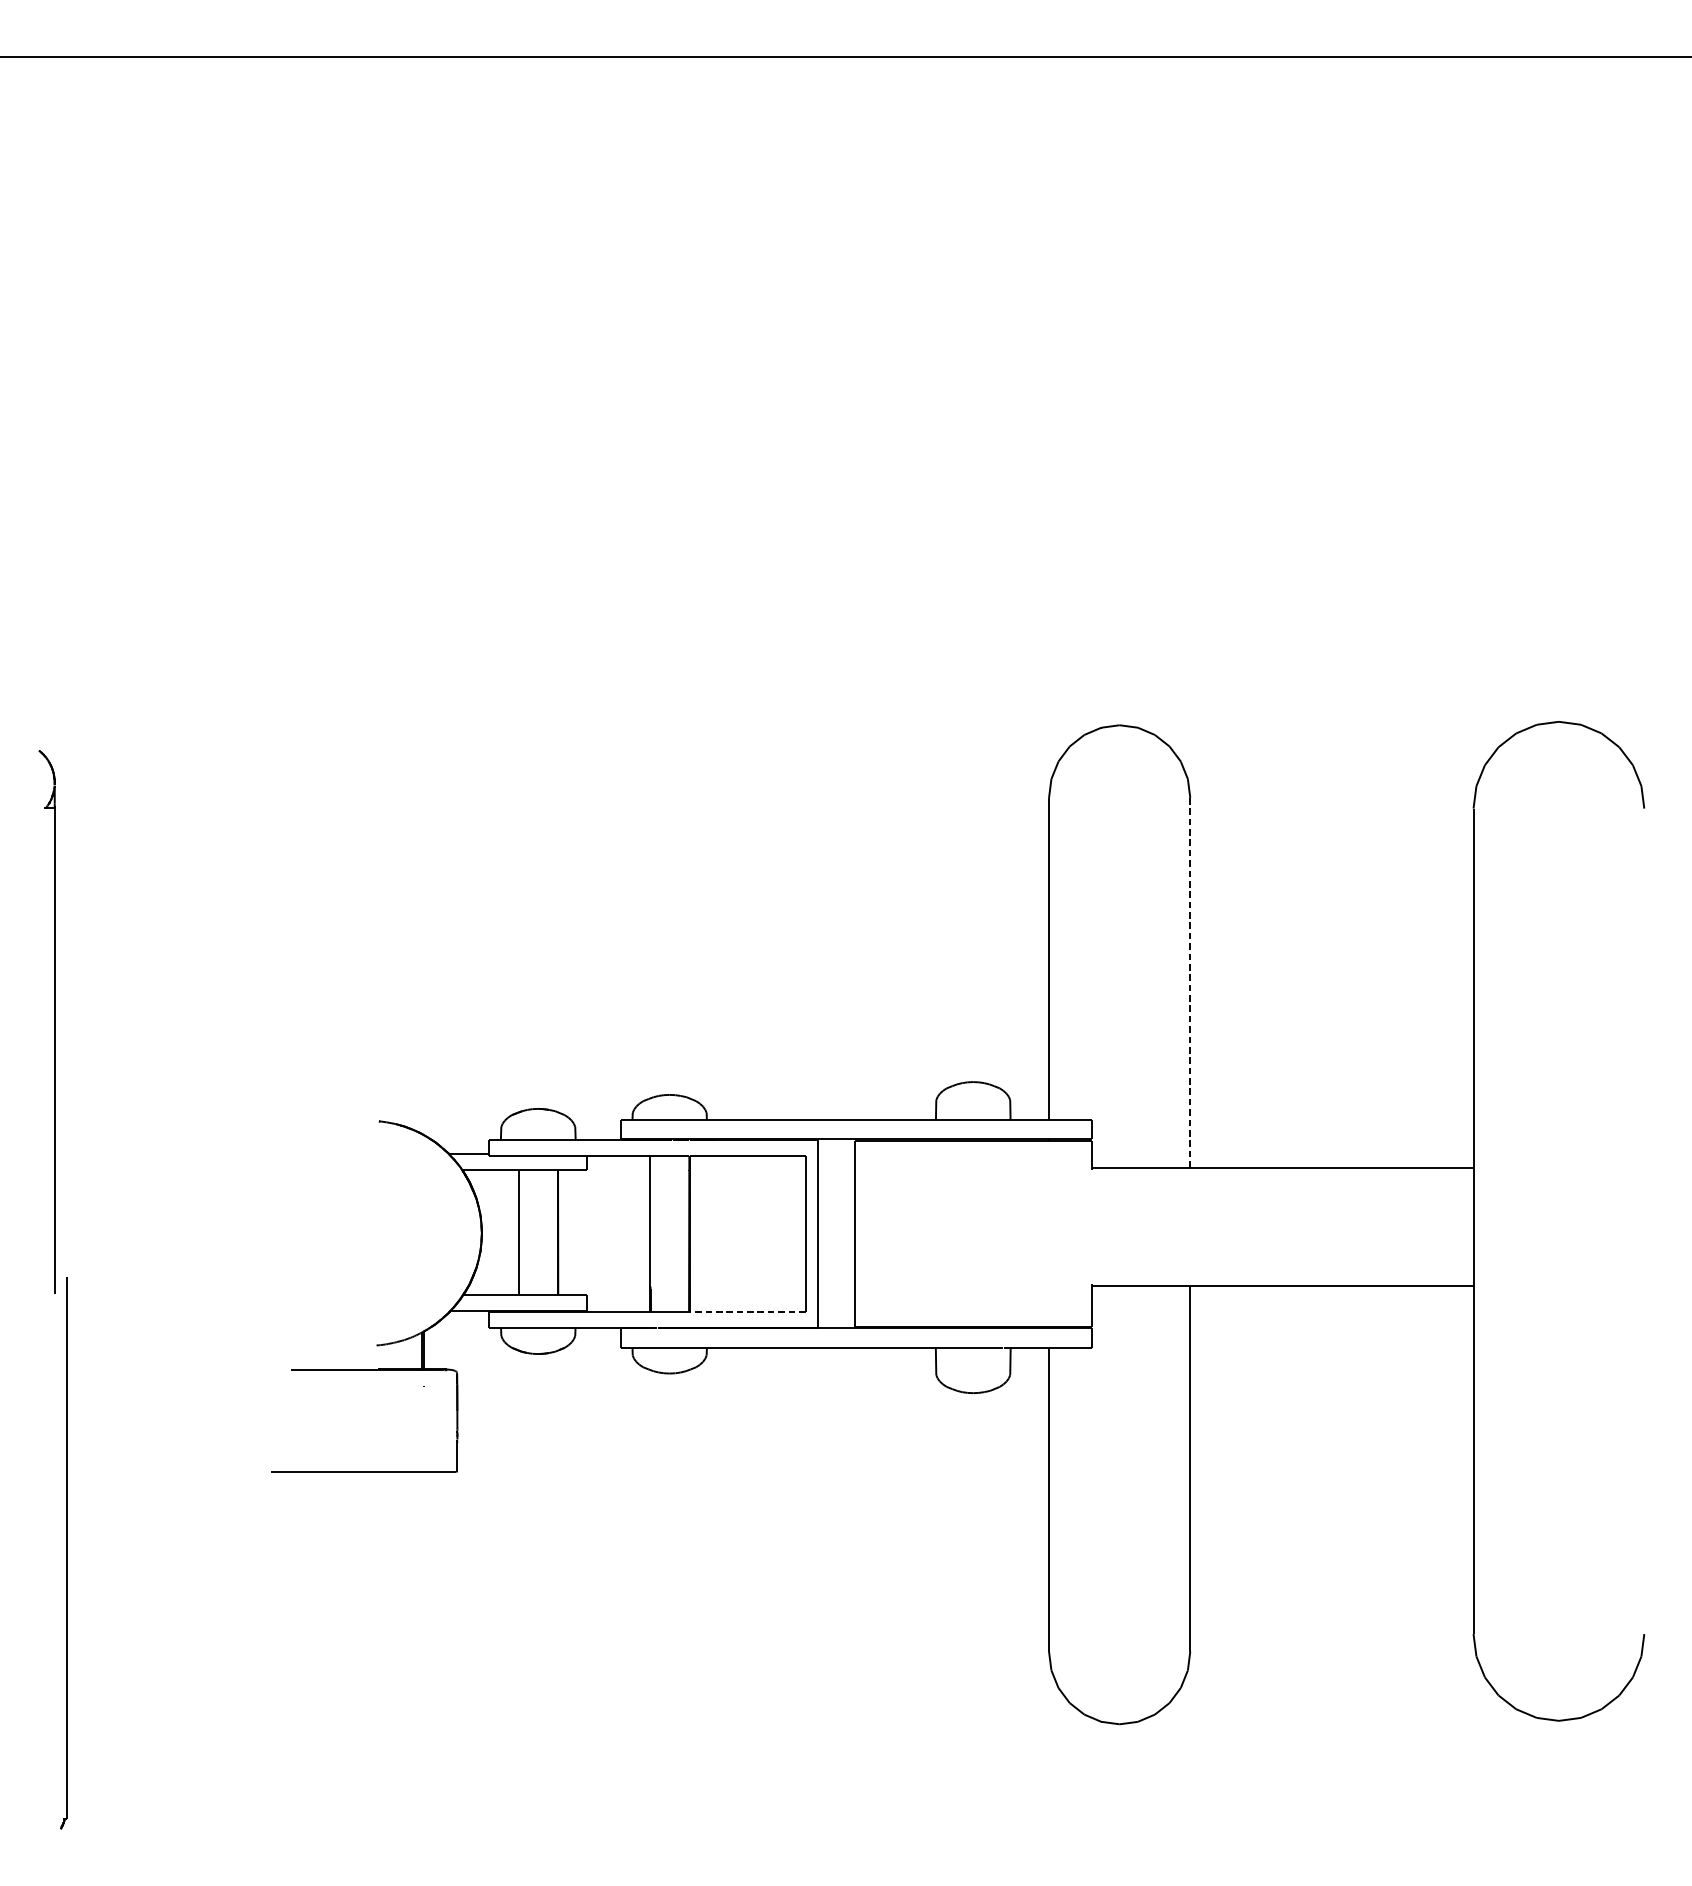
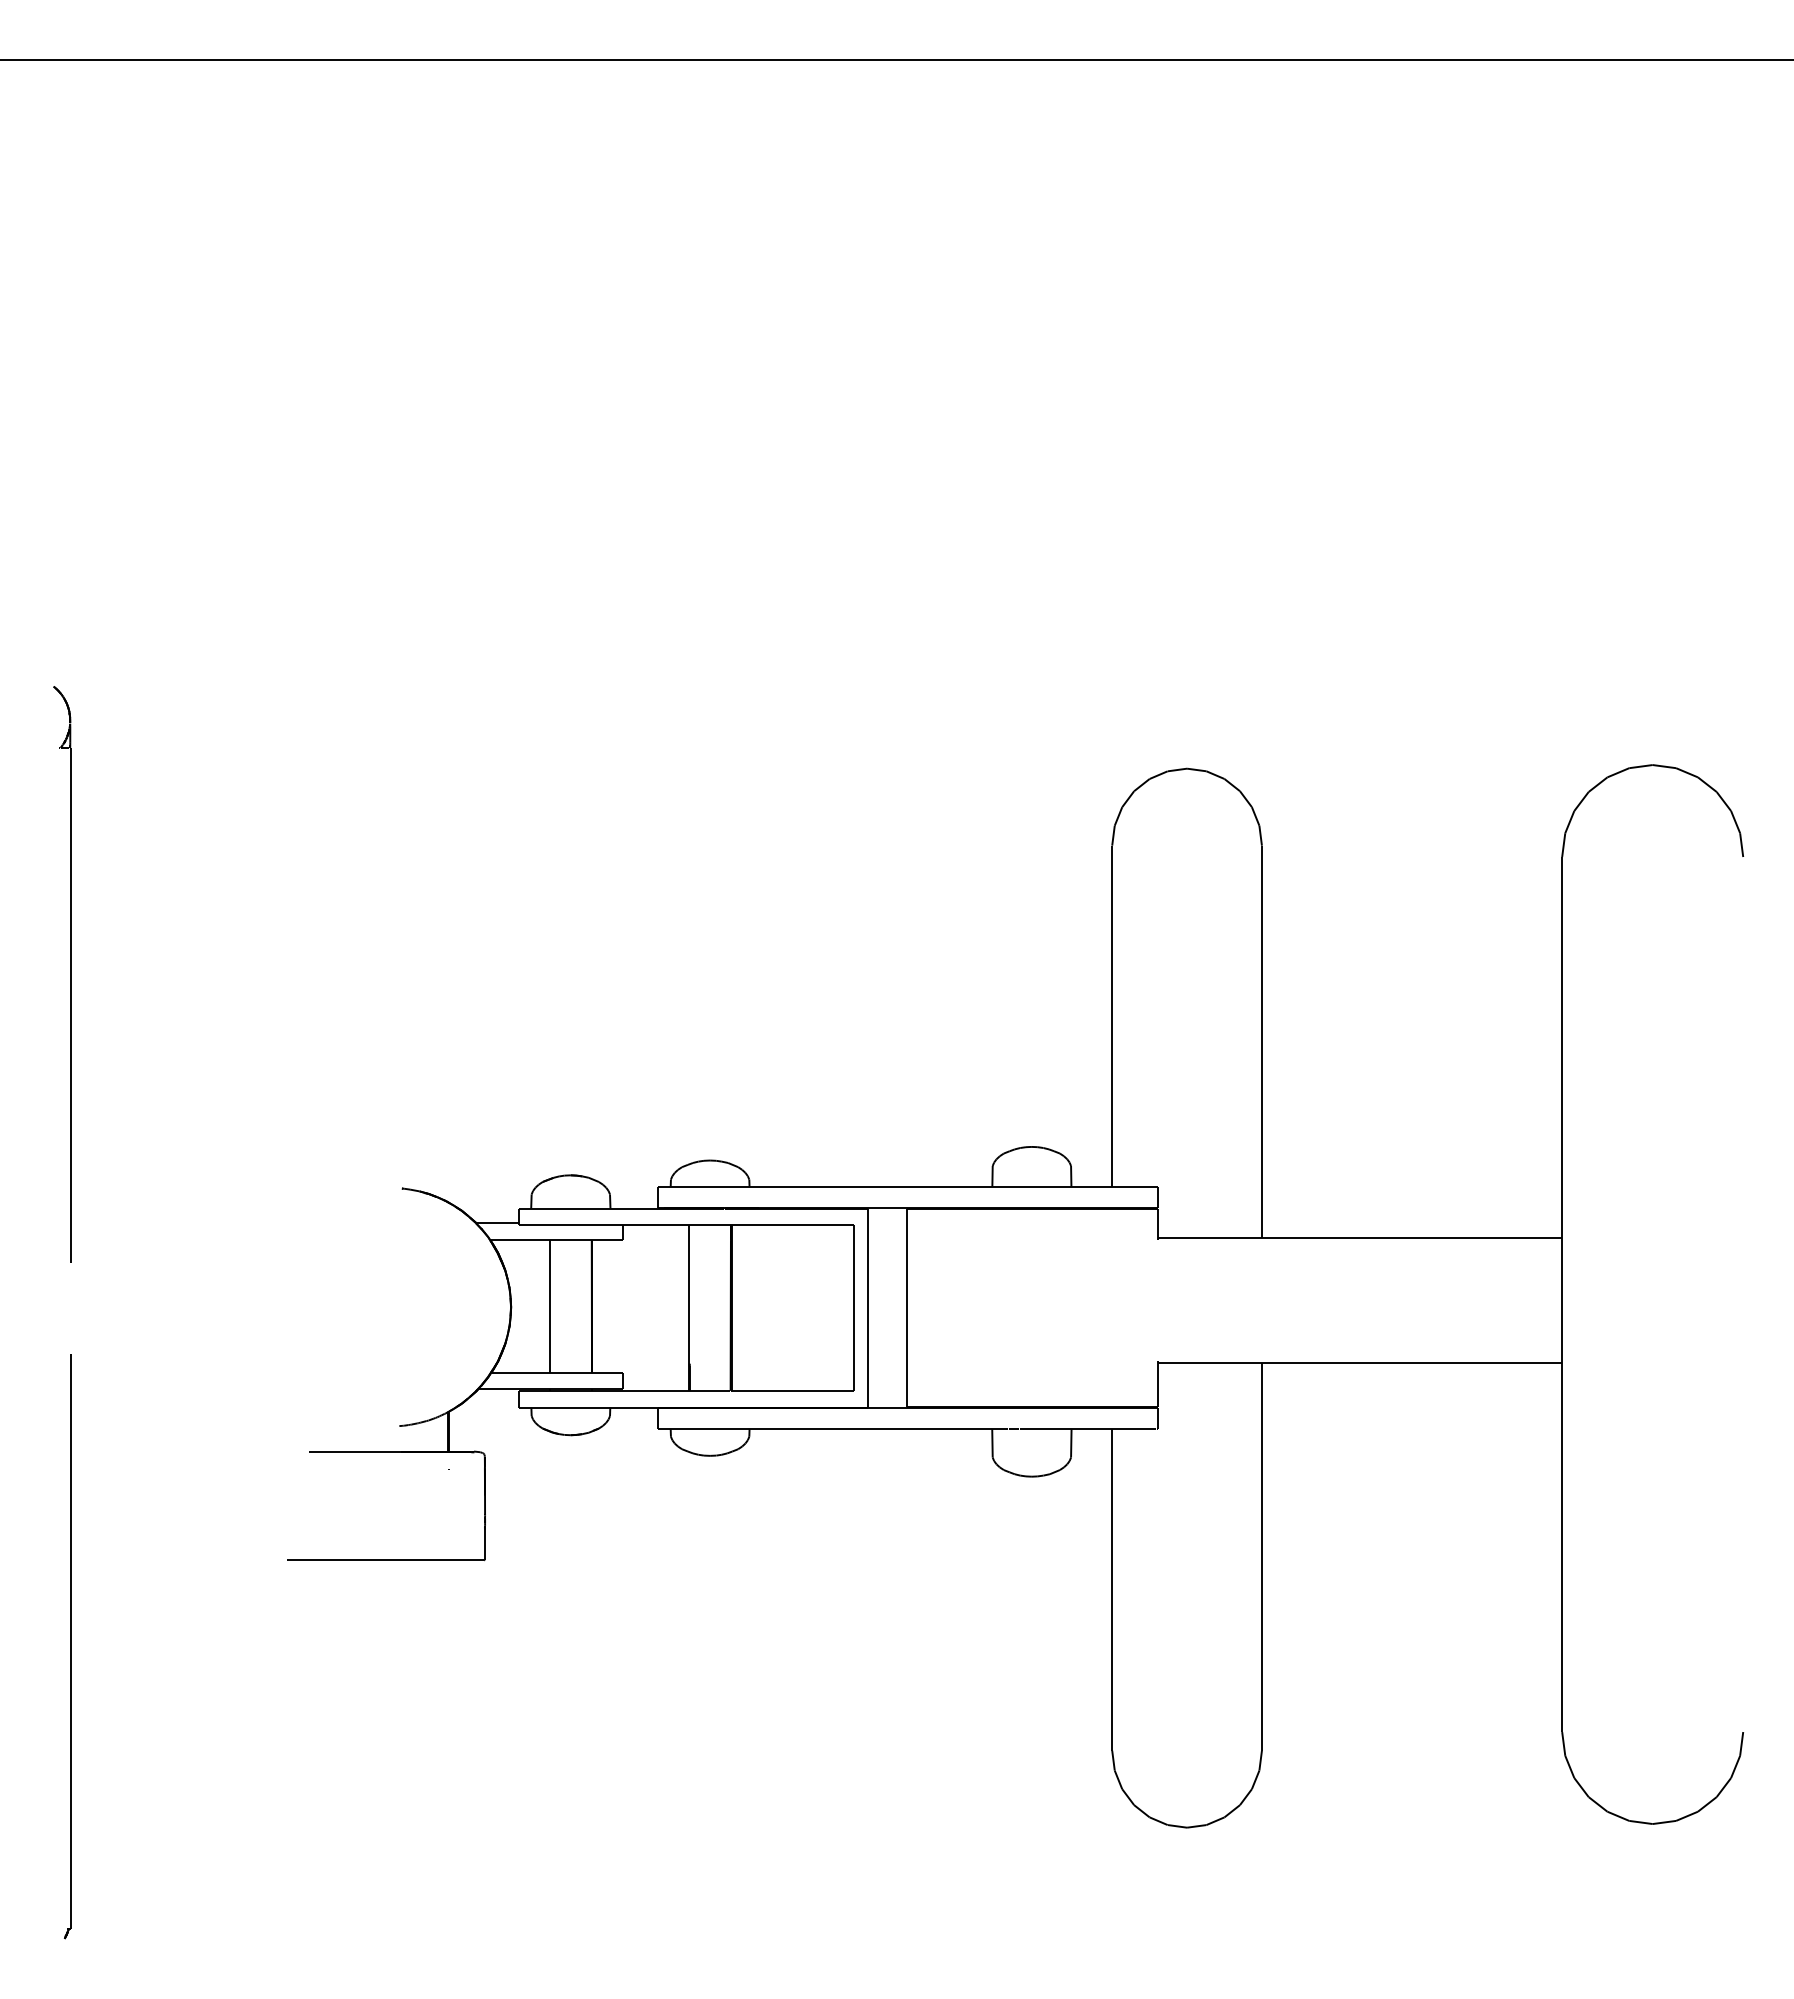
line: (1189, 982) -> (1261, 1041), dashed -> solid
part: (54, 1022) -> (70, 974), moved
line: (747, 1311) -> (792, 1390), dashed -> solid

